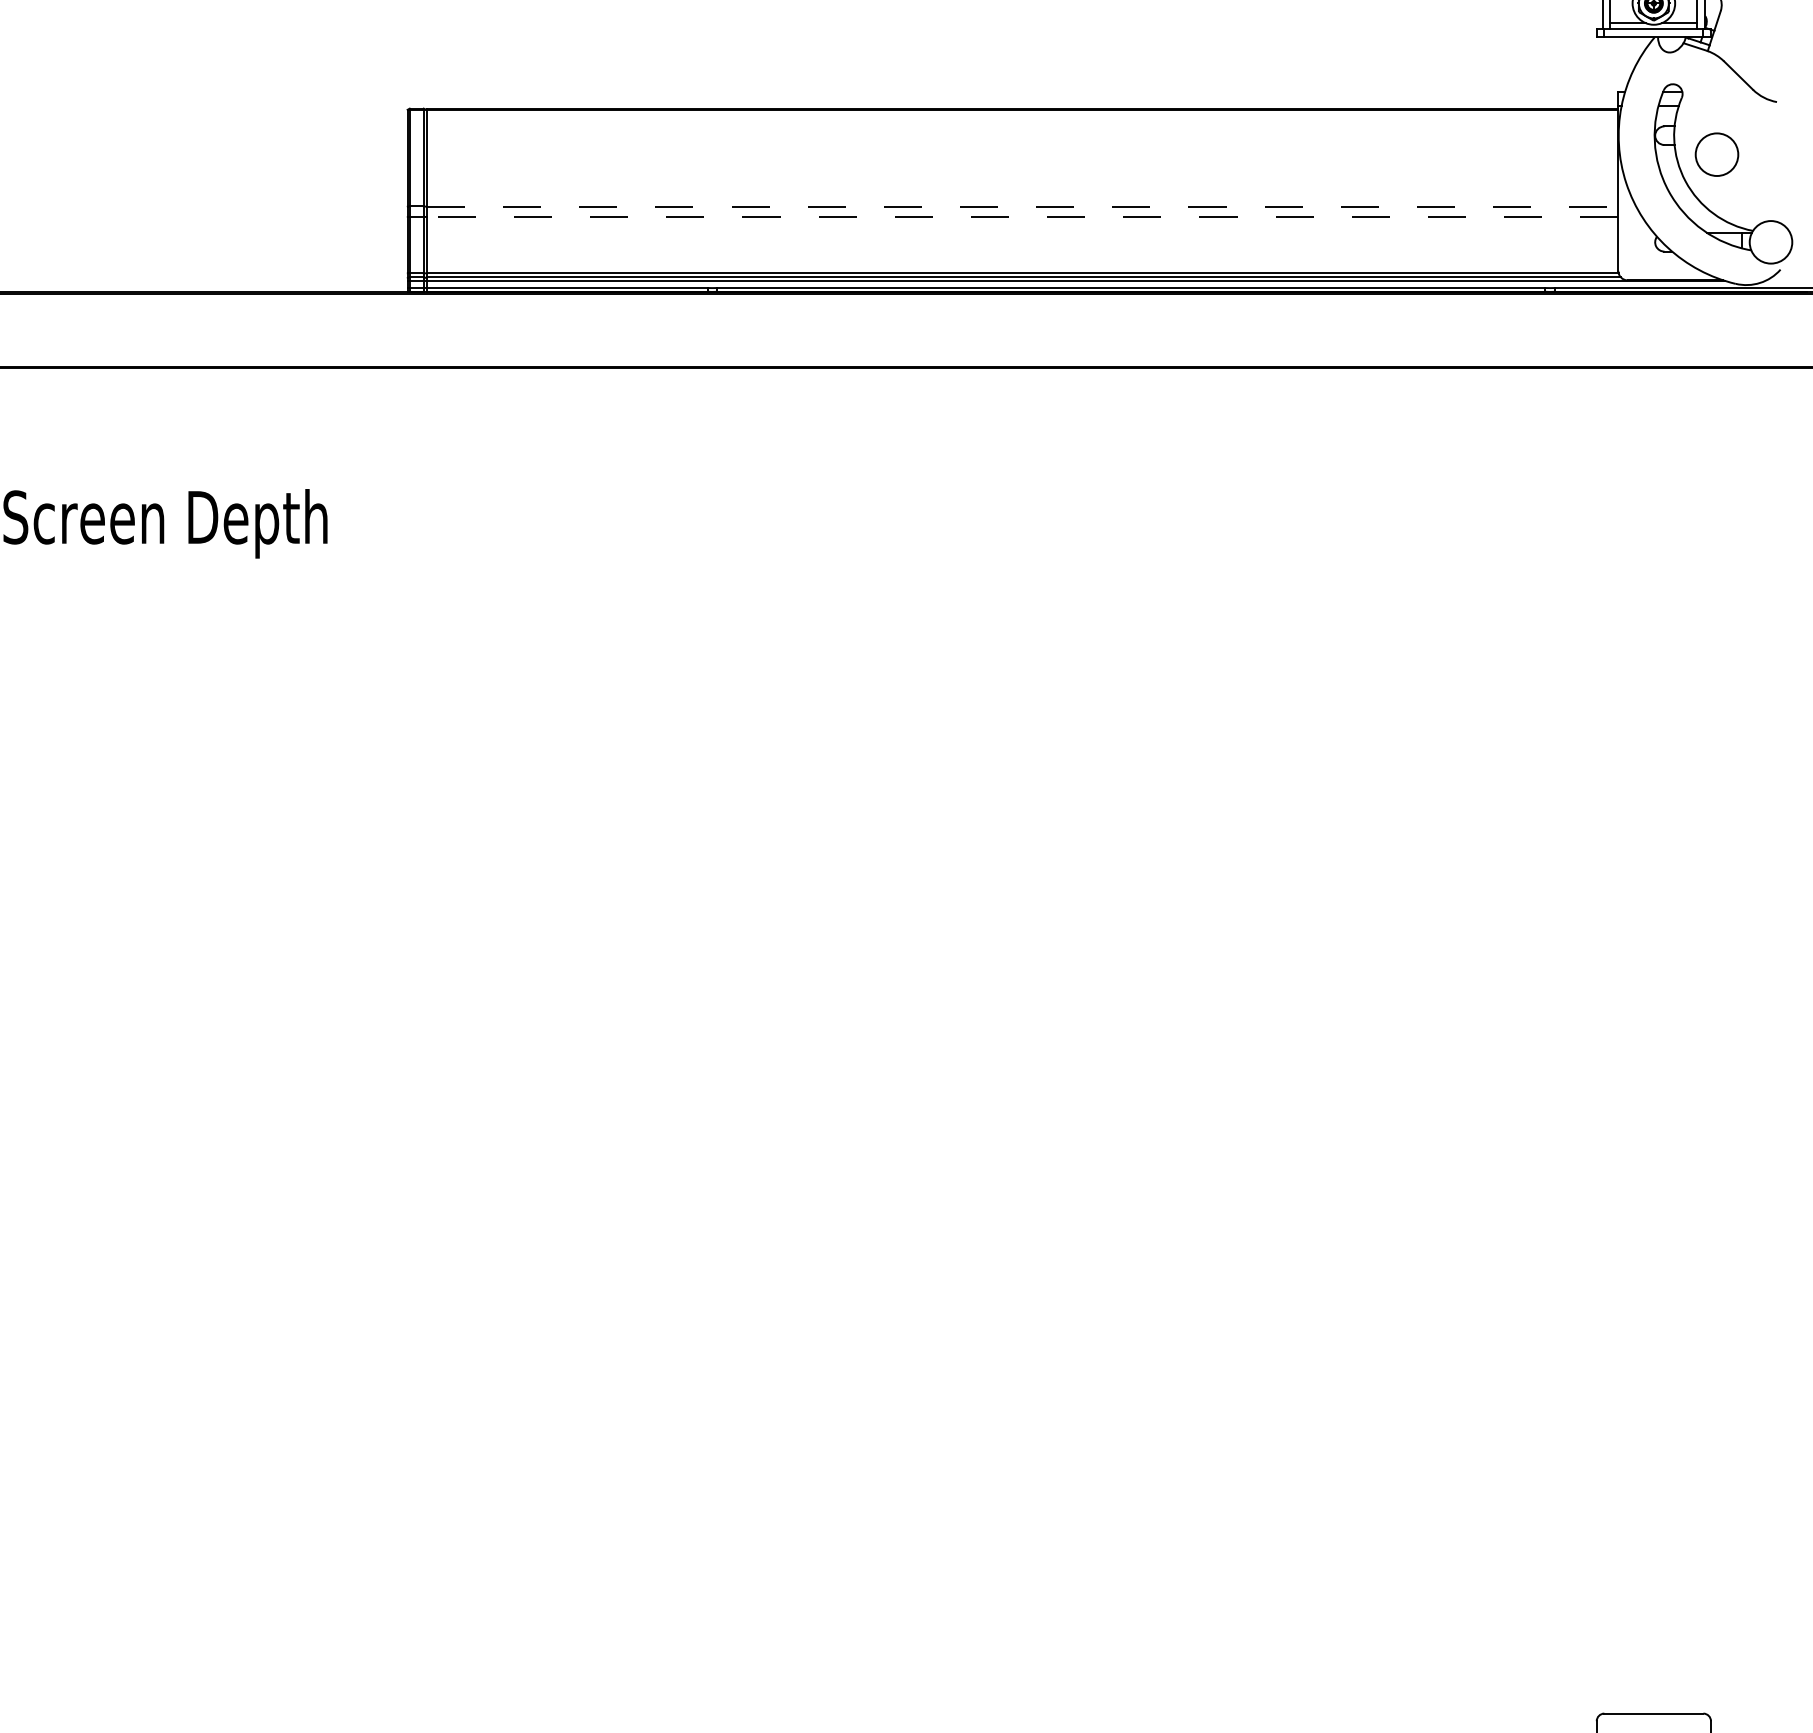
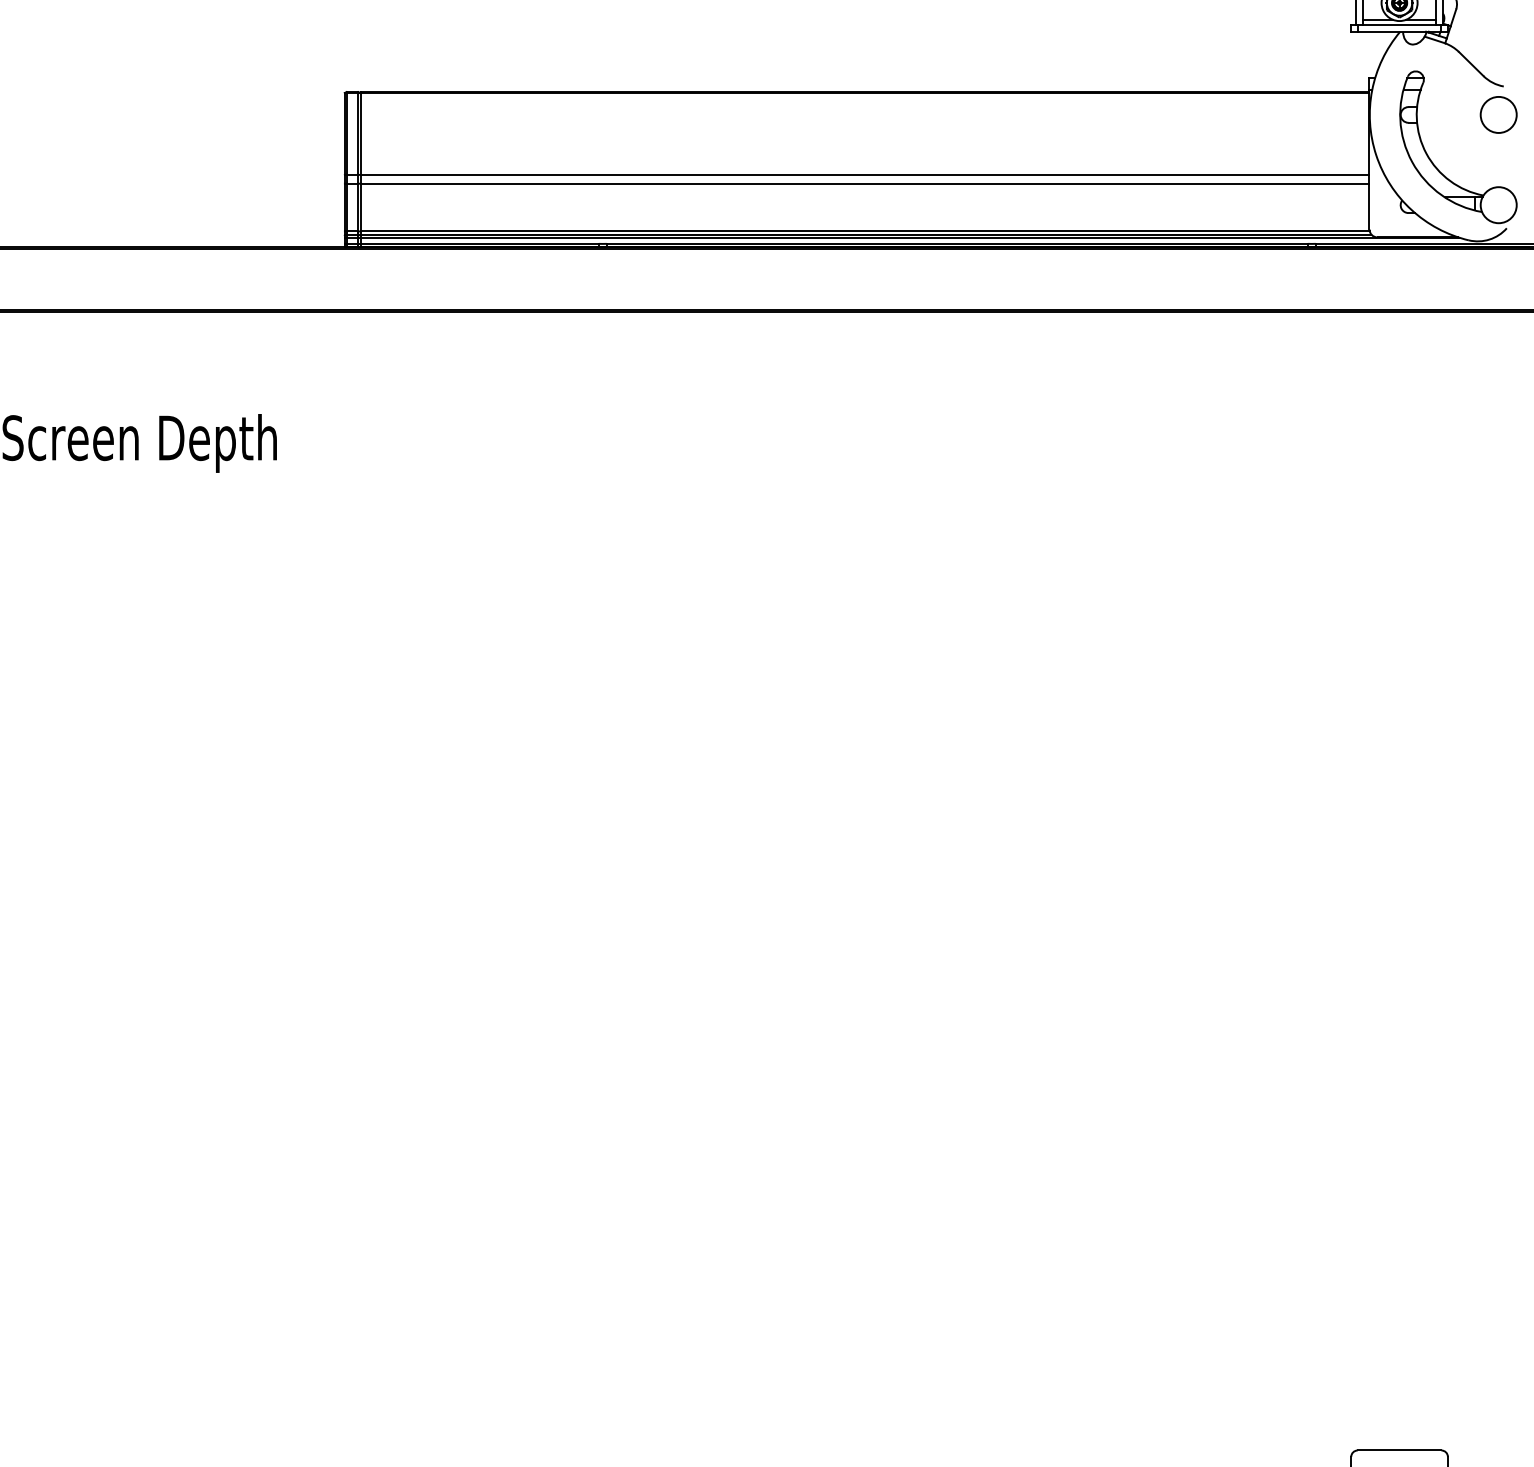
circle: (1716, 154) -> (1498, 114), moved
line: (1022, 206) -> (865, 174), dashed -> solid
line: (1022, 217) -> (865, 184), dashed -> solid

